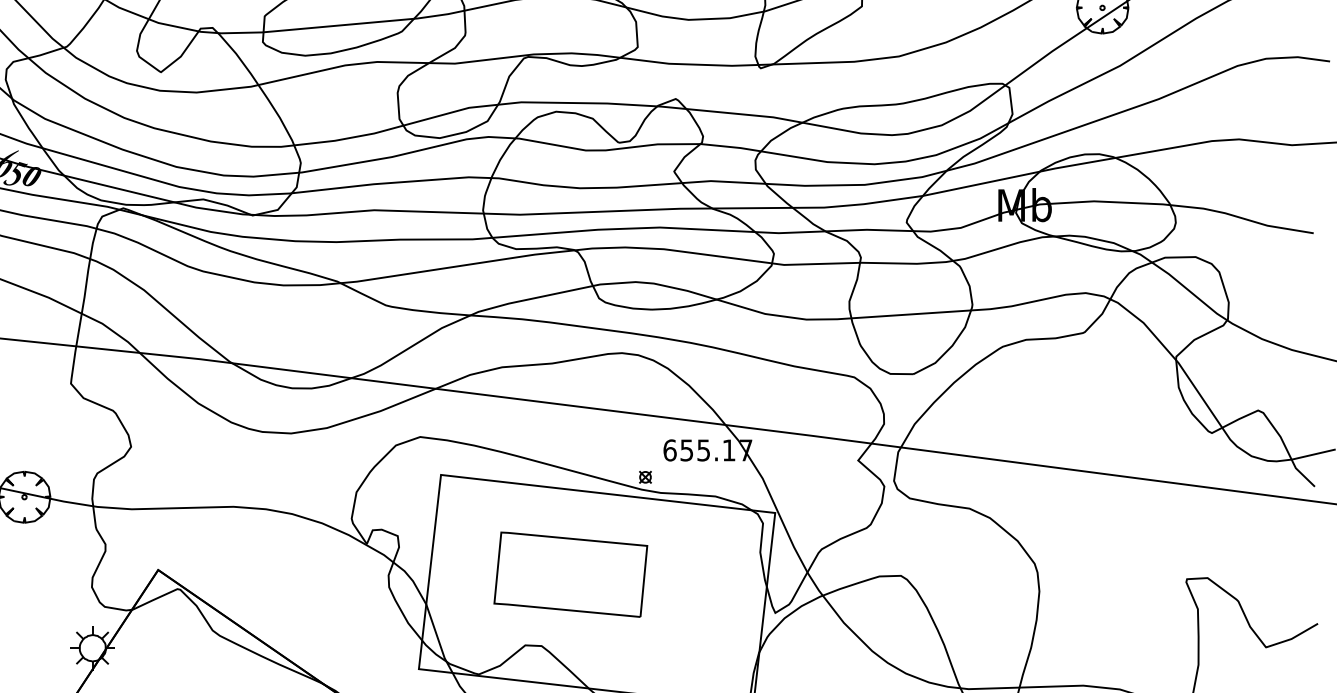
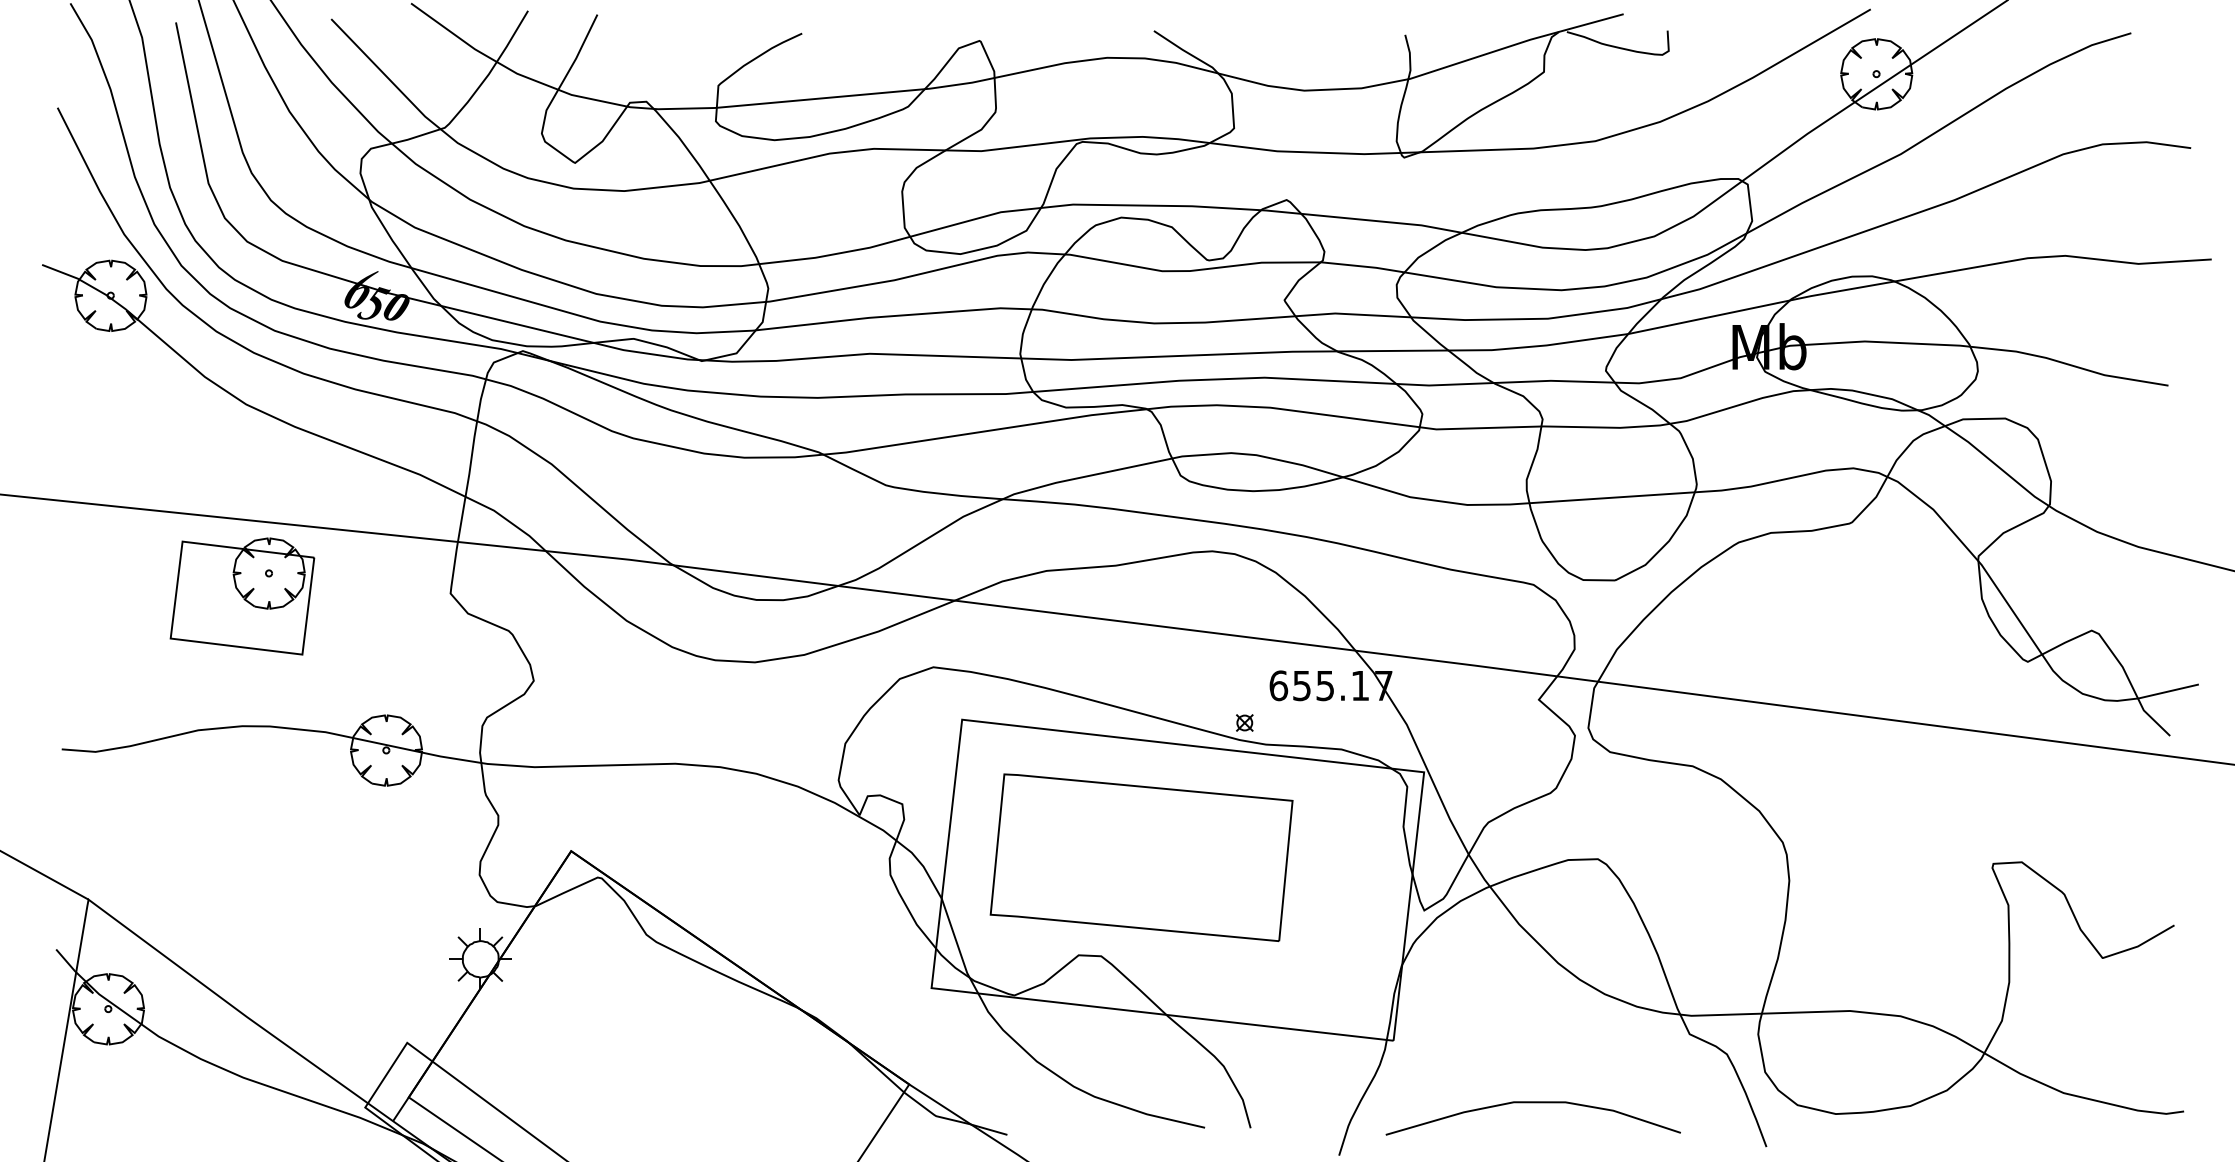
part: (570, 574) -> (1141, 857), size x1.43

